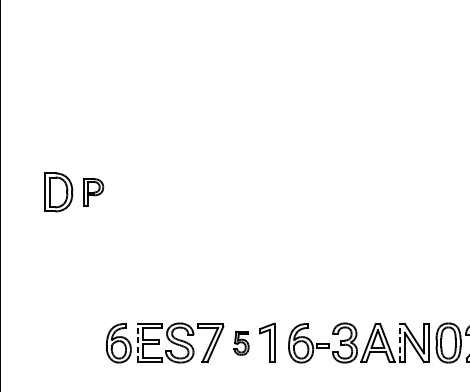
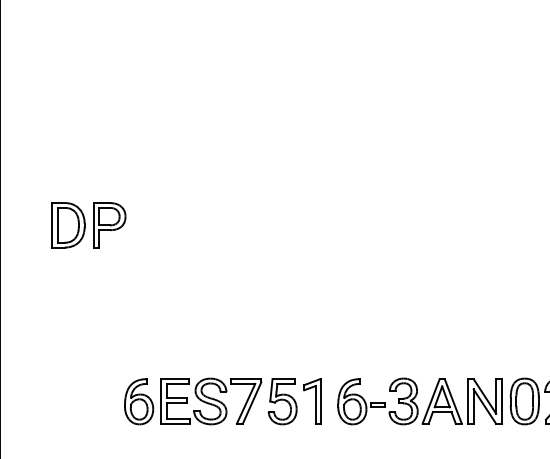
part: (93, 192) -> (109, 225), size x1.43
line: (137, 342) -> (161, 400), dashed -> solid
line: (399, 342) -> (467, 400), dashed -> solid
part: (241, 343) -> (282, 401), size x1.67

